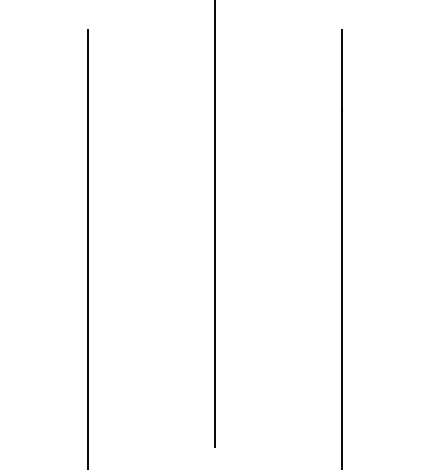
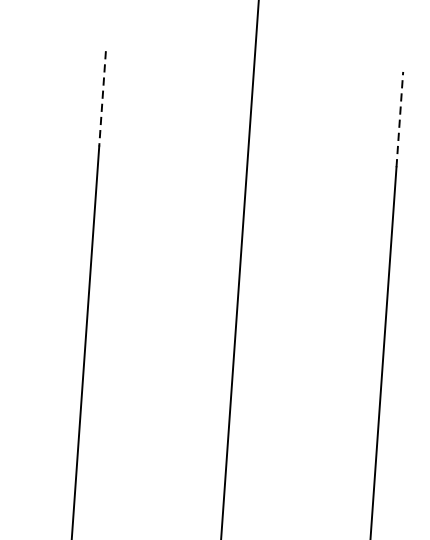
line: (87, 70) -> (102, 98), solid -> dashed
line: (341, 70) -> (399, 119), solid -> dashed

